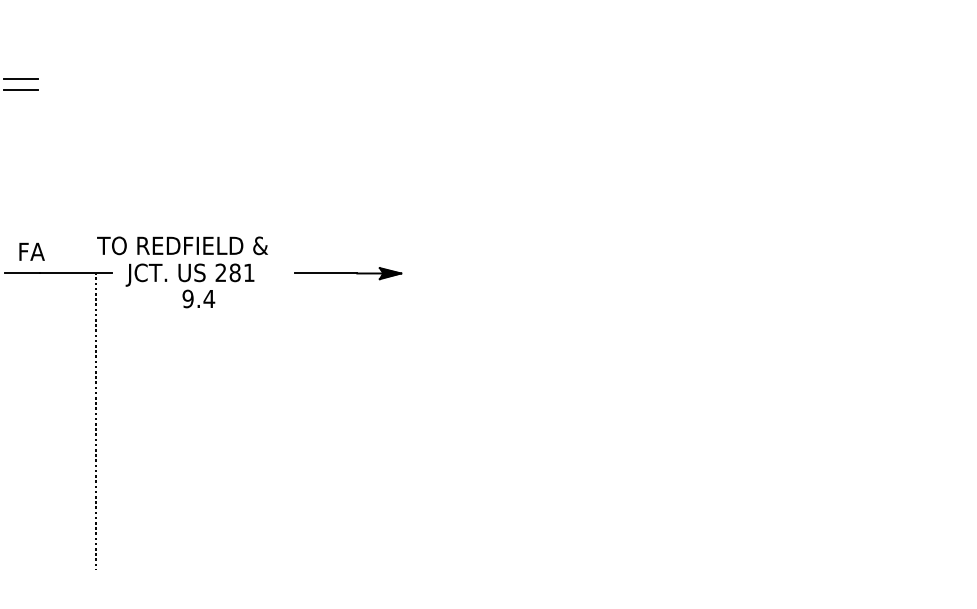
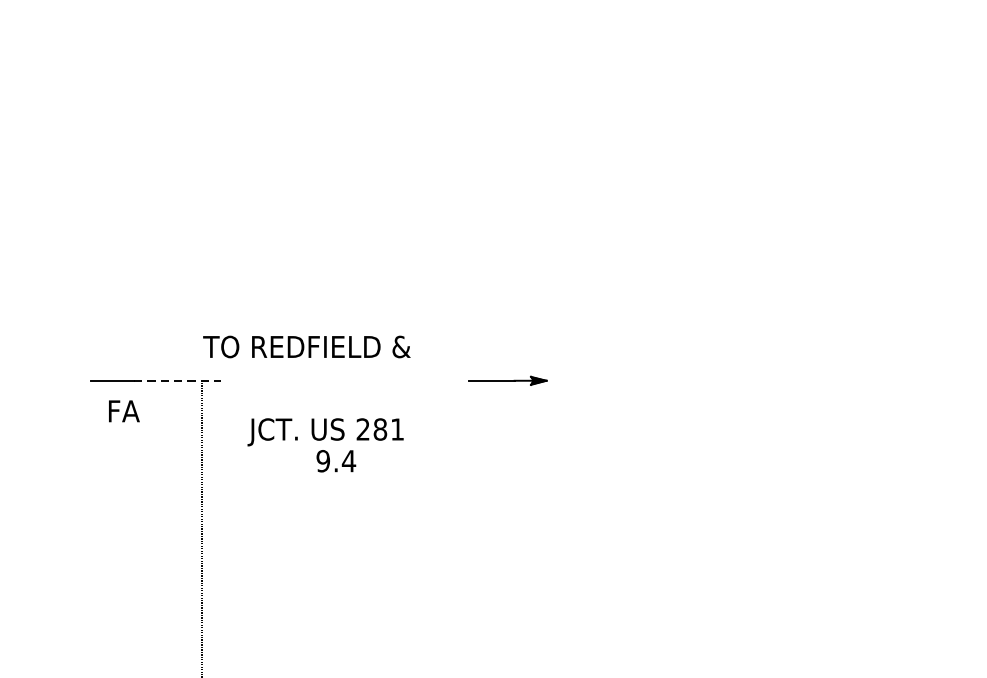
line: (20, 79) -> (110, 145), removed
line: (20, 90) -> (110, 158), removed
text: (31, 251) -> (123, 410), moved
line: (75, 273) -> (176, 380), solid -> dashed
part: (348, 273) -> (508, 380), size x0.6
text: (189, 285) -> (324, 444), moved

